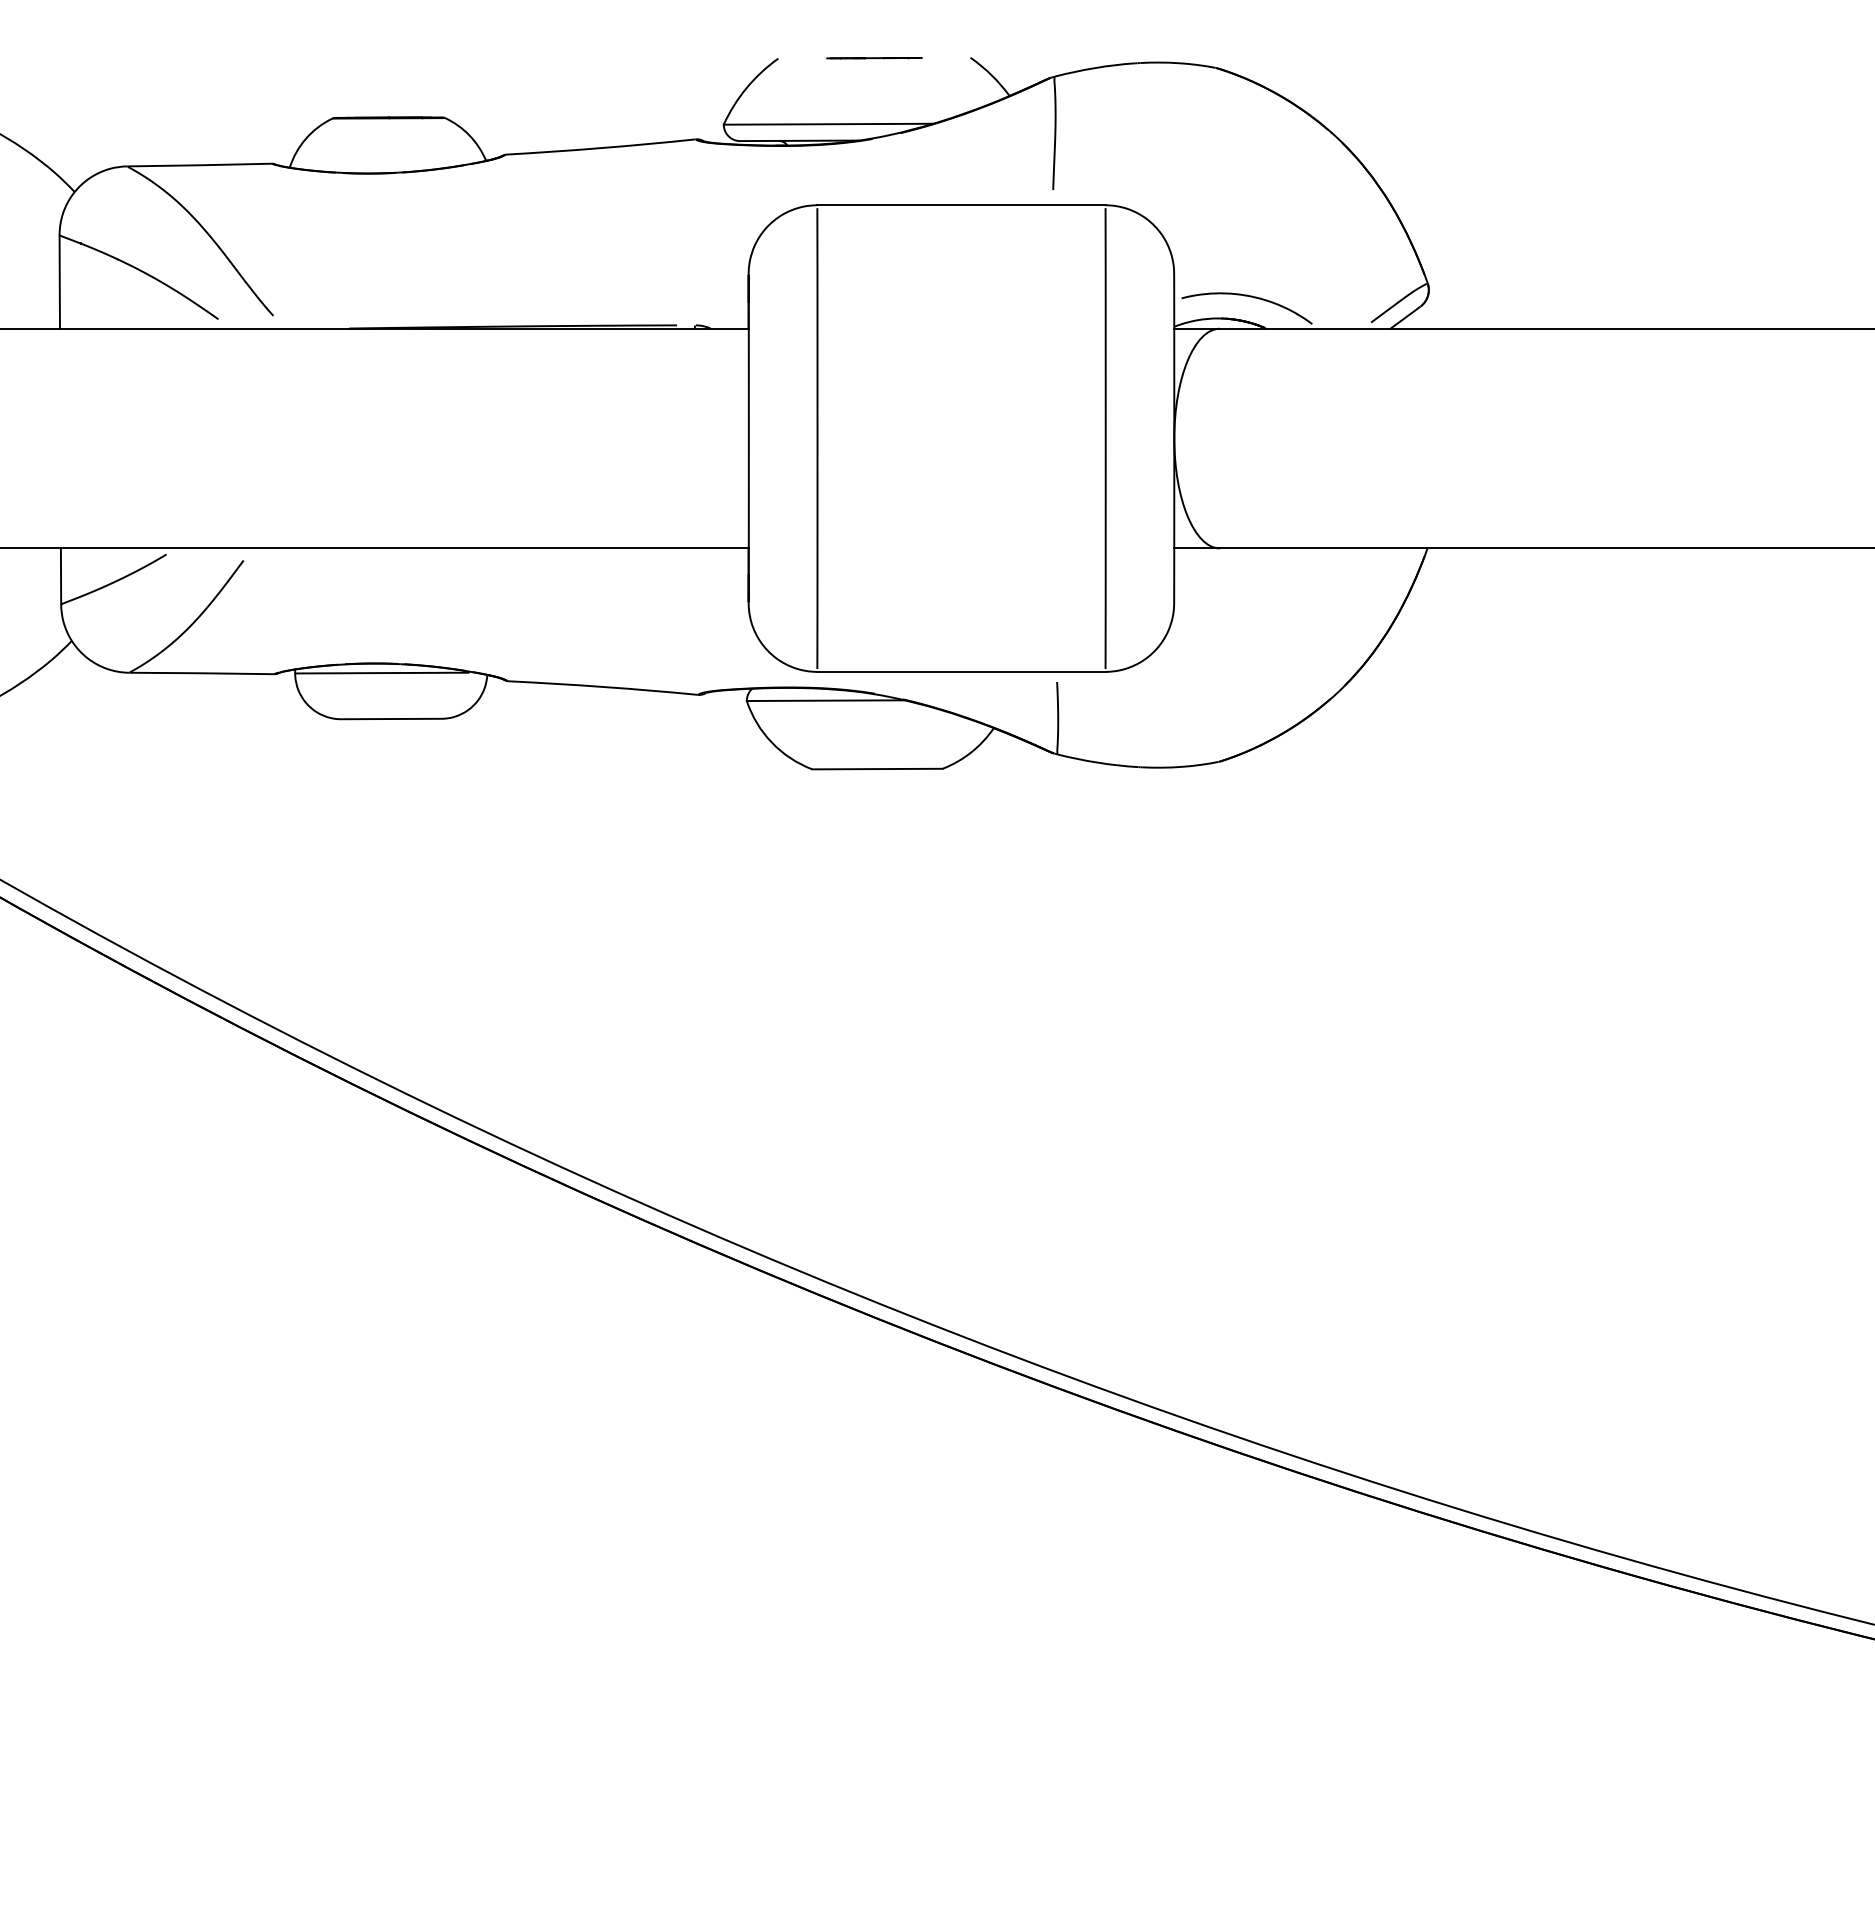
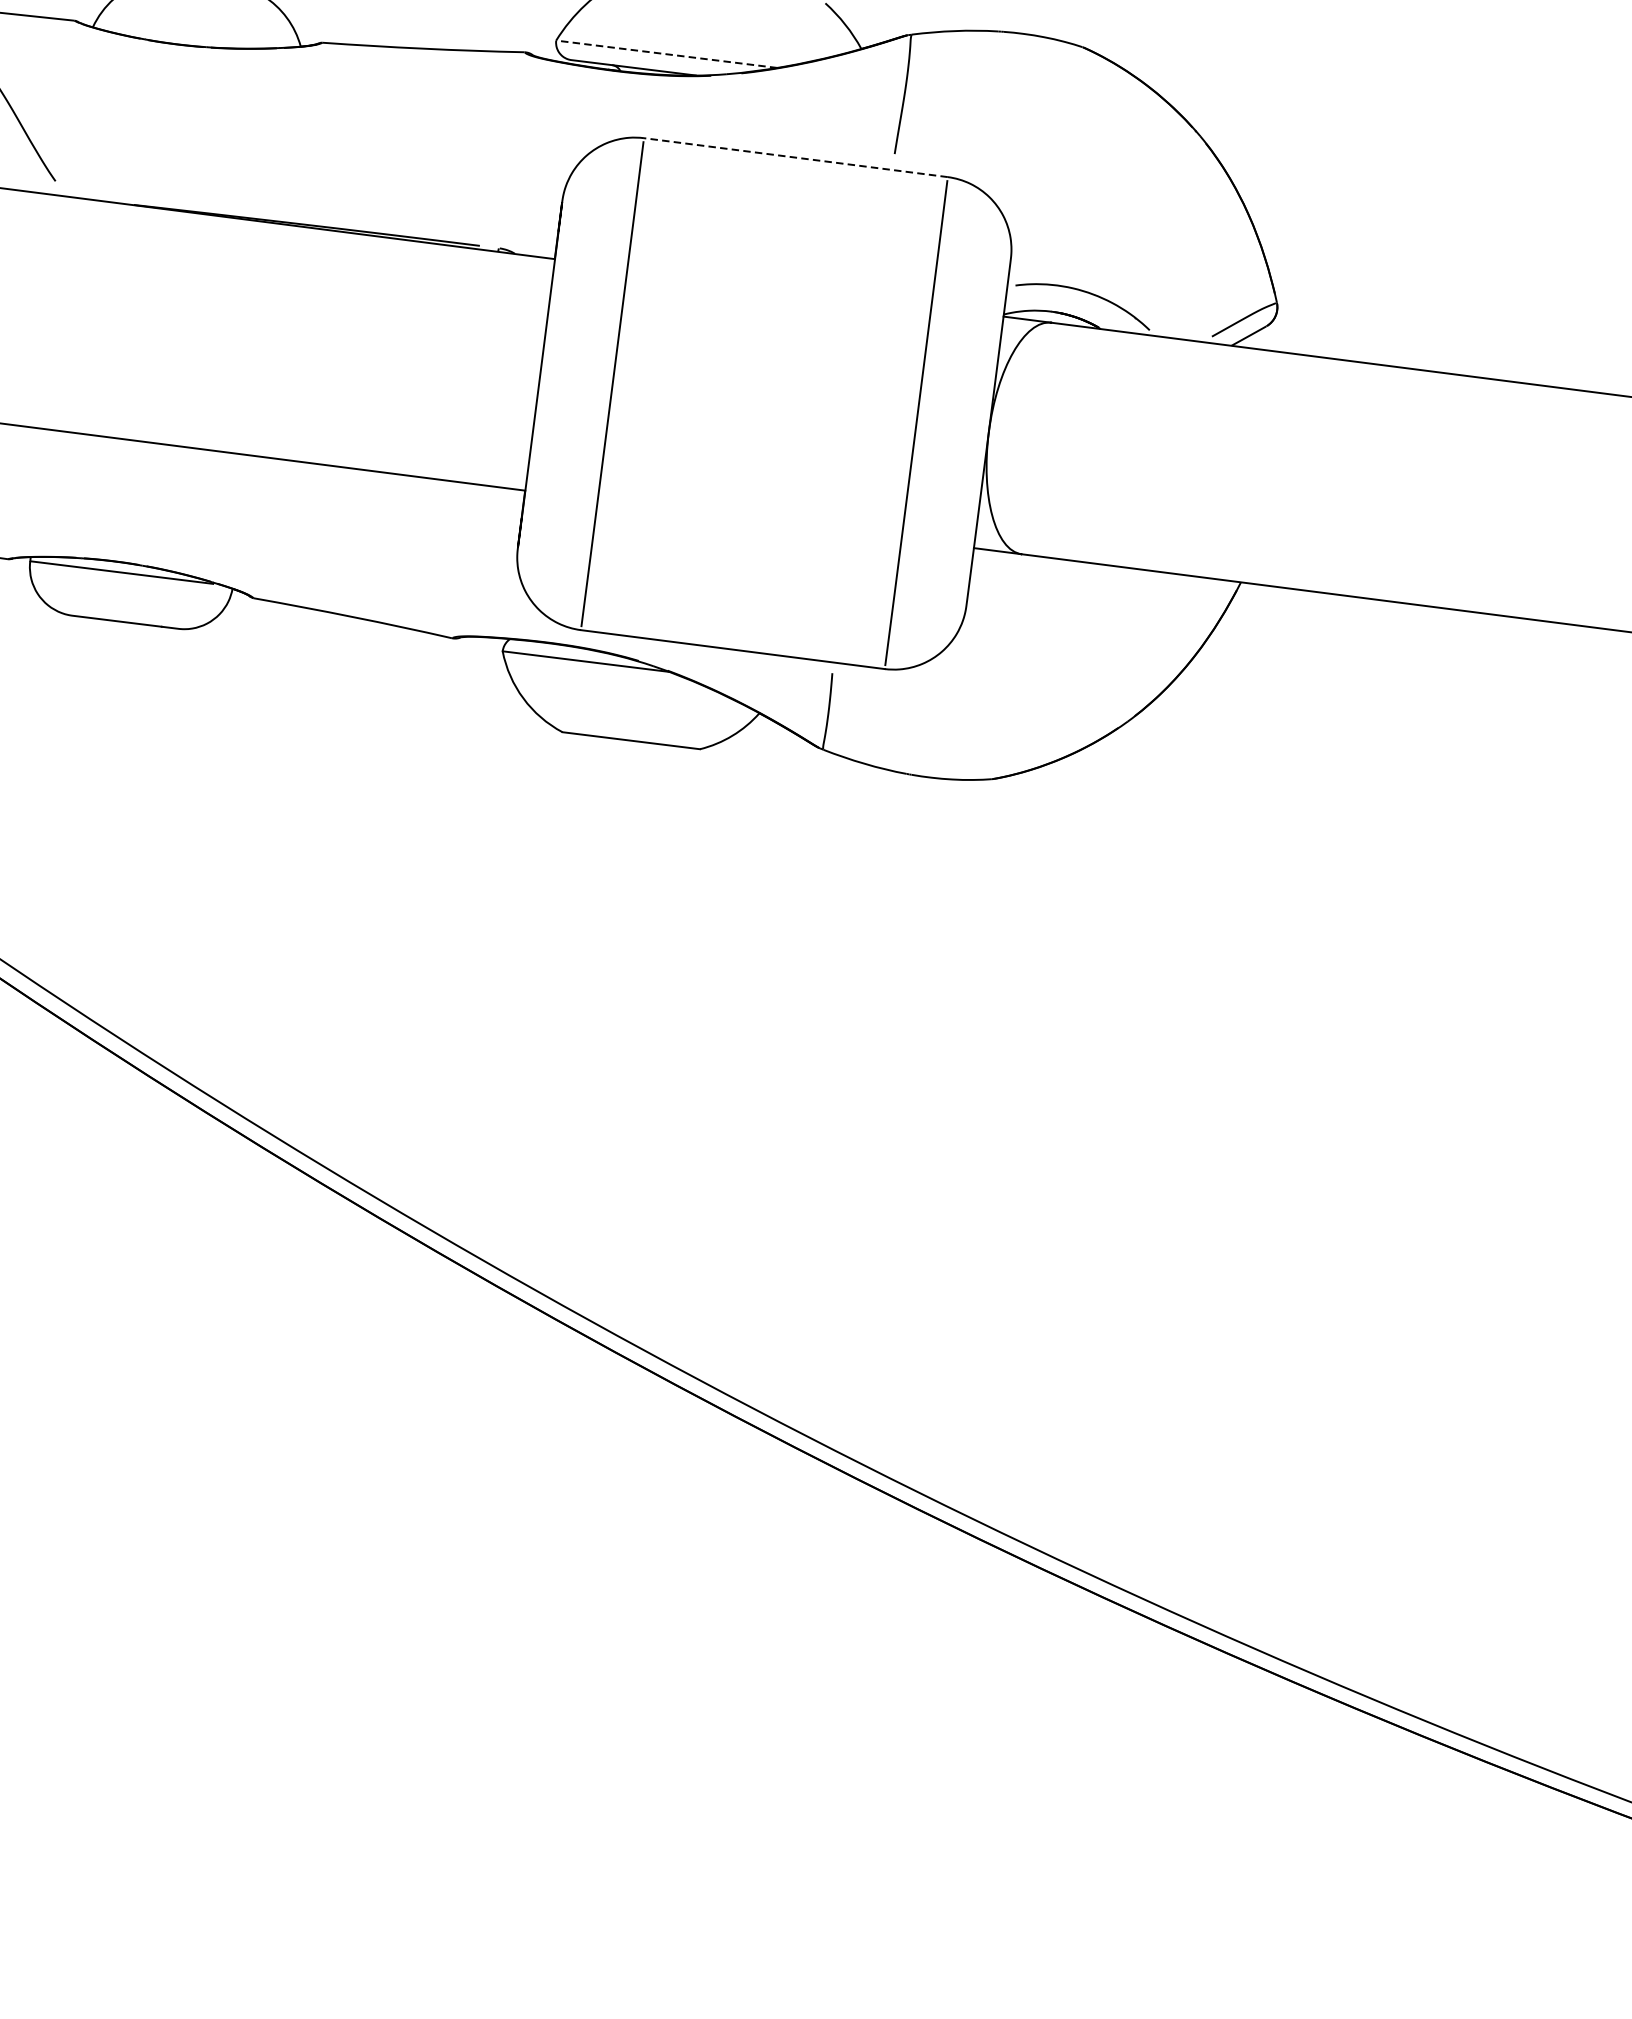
line: (828, 124) -> (666, 54), solid -> dashed
line: (960, 205) -> (794, 157), solid -> dashed

